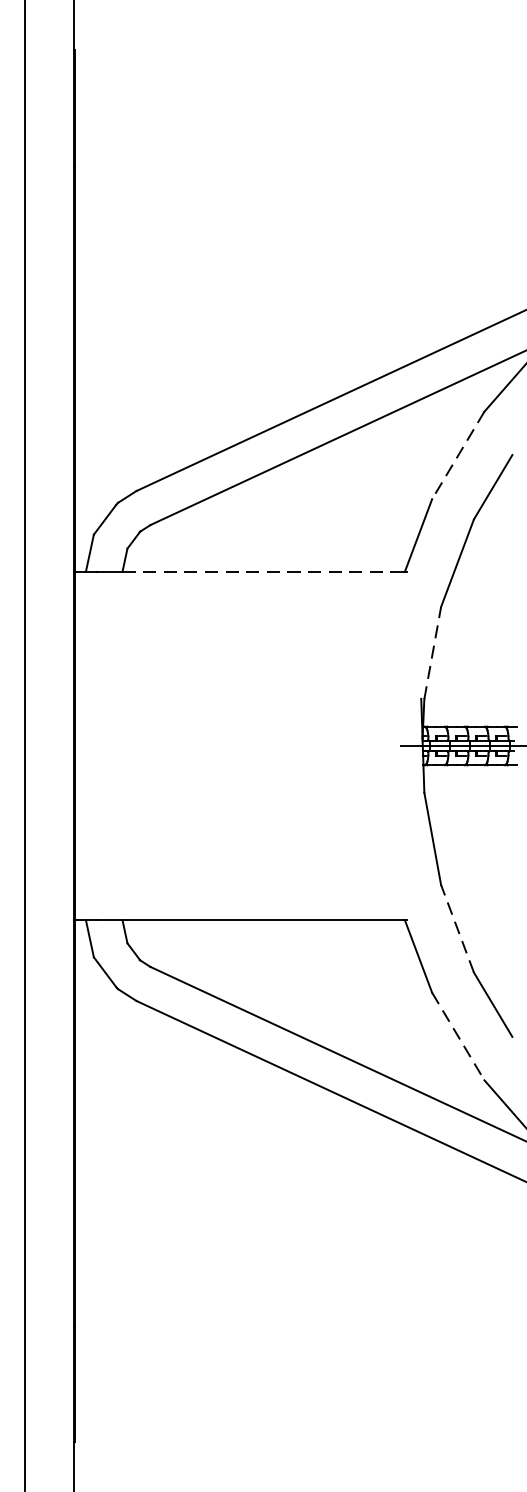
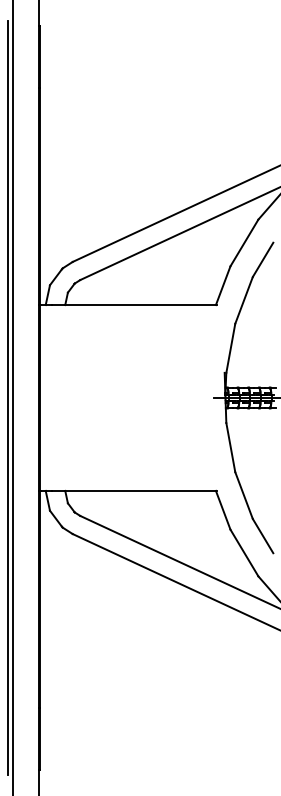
line: (458, 456) -> (244, 243), dashed -> solid
line: (265, 572) -> (141, 305), dashed -> solid
line: (432, 653) -> (230, 348), dashed -> solid
line: (16, 745) -> (8, 397), added
line: (458, 928) -> (244, 495), dashed -> solid
line: (458, 1037) -> (244, 553), dashed -> solid

